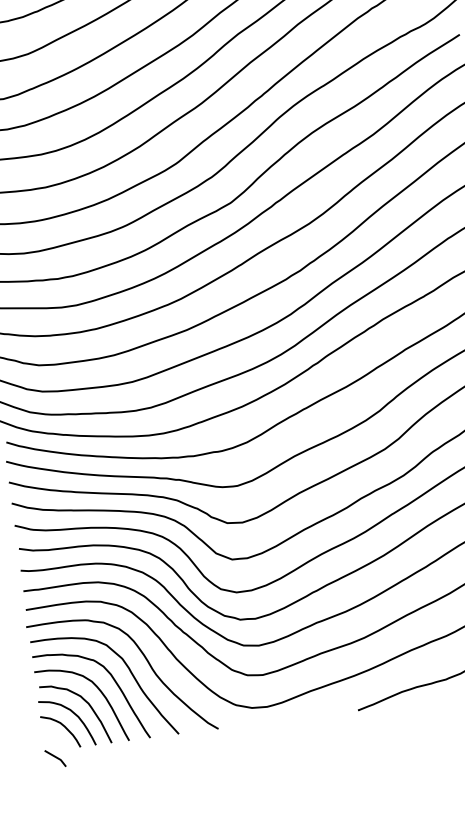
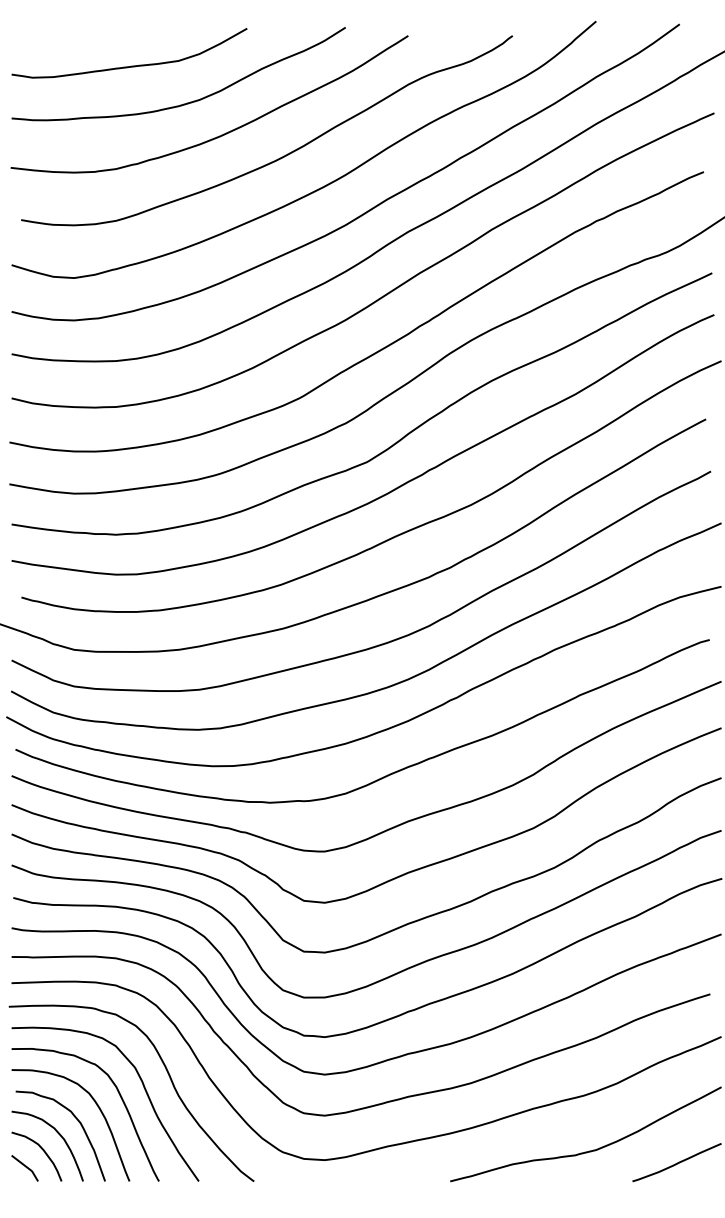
line: (55, 757) -> (25, 1167), moved

